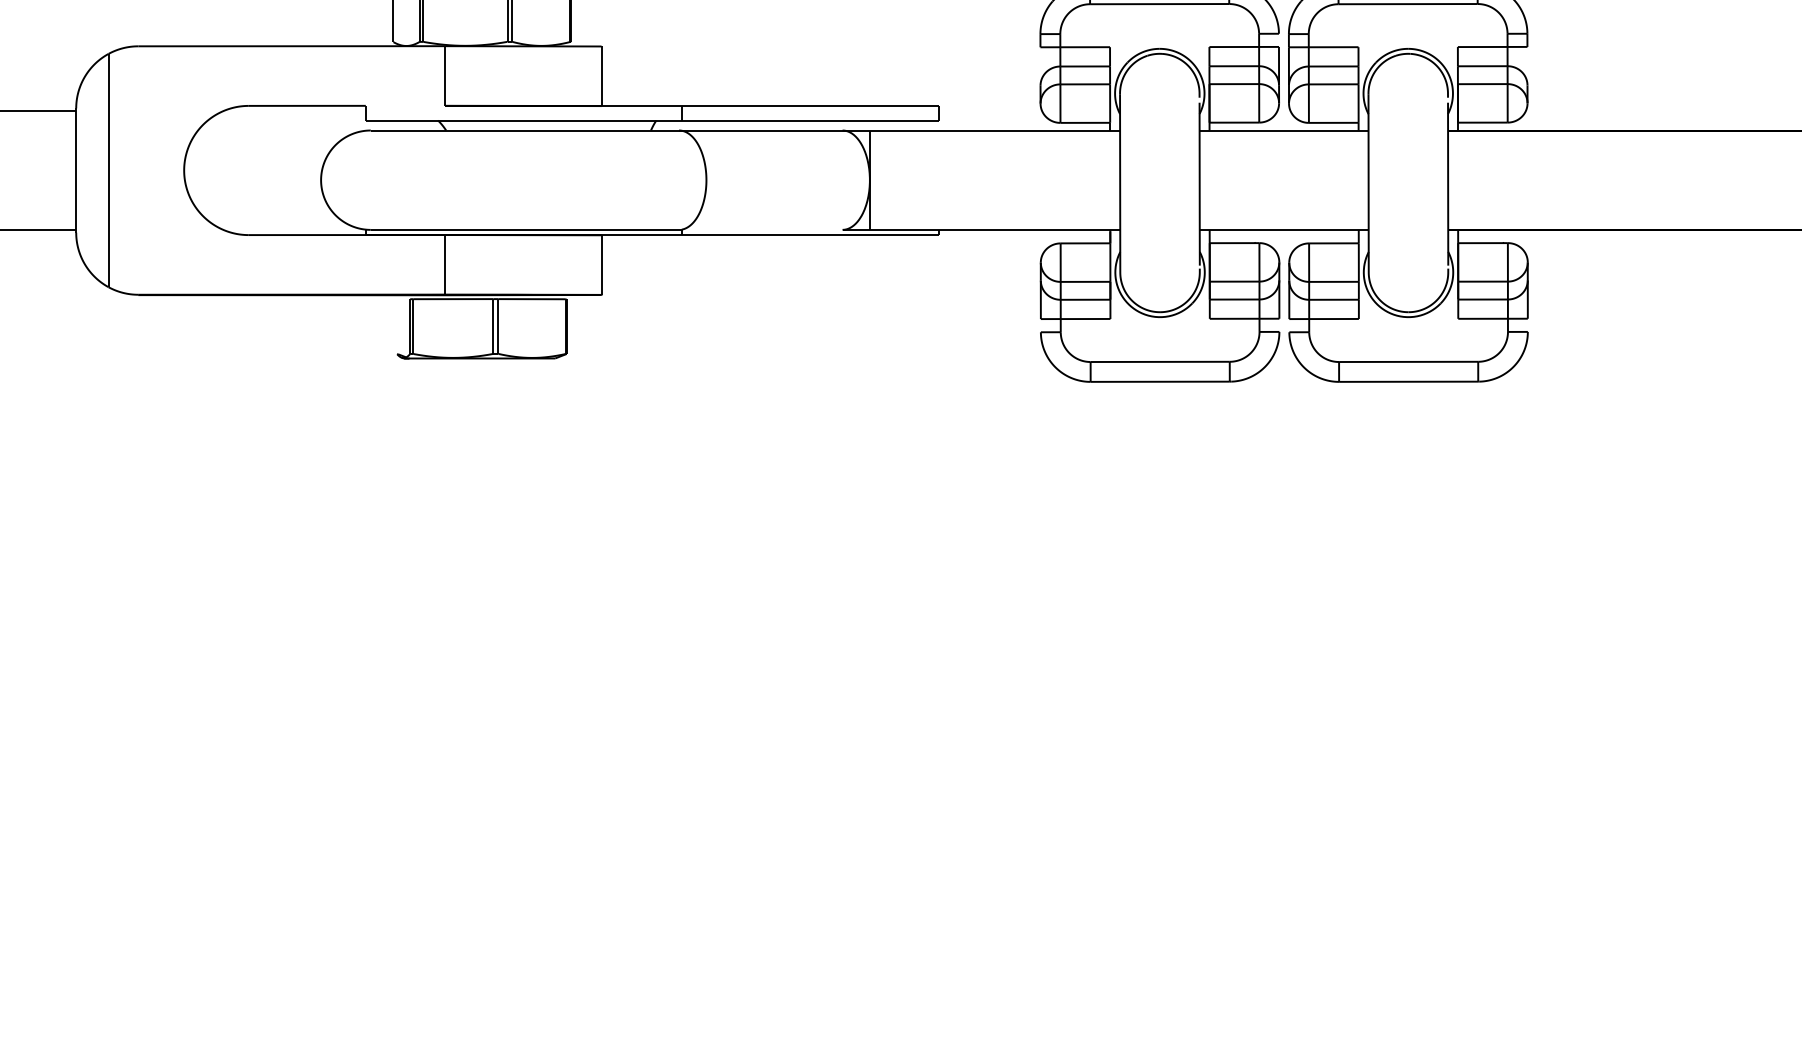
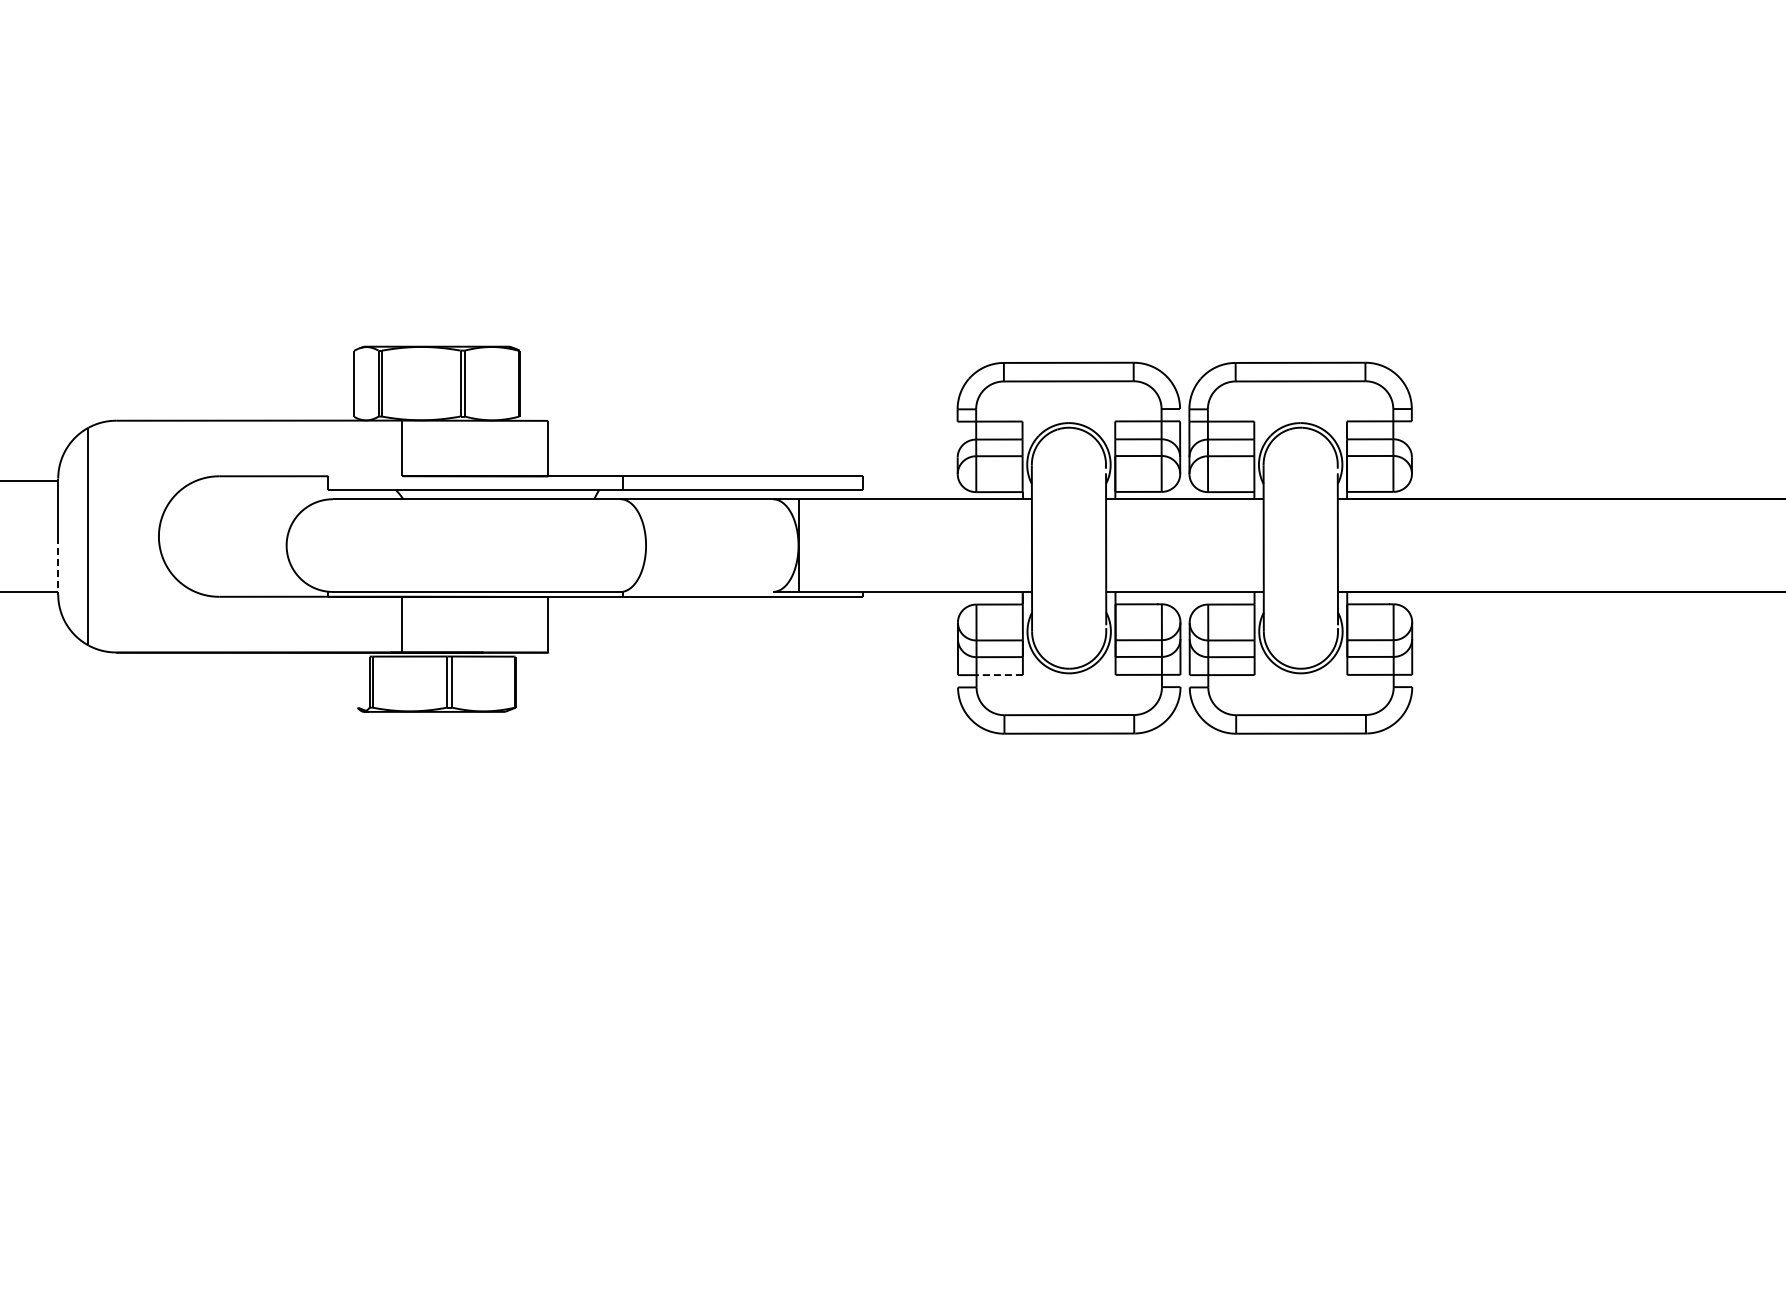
line: (76, 201) -> (58, 565), solid -> dashed
line: (1085, 319) -> (999, 675), solid -> dashed

